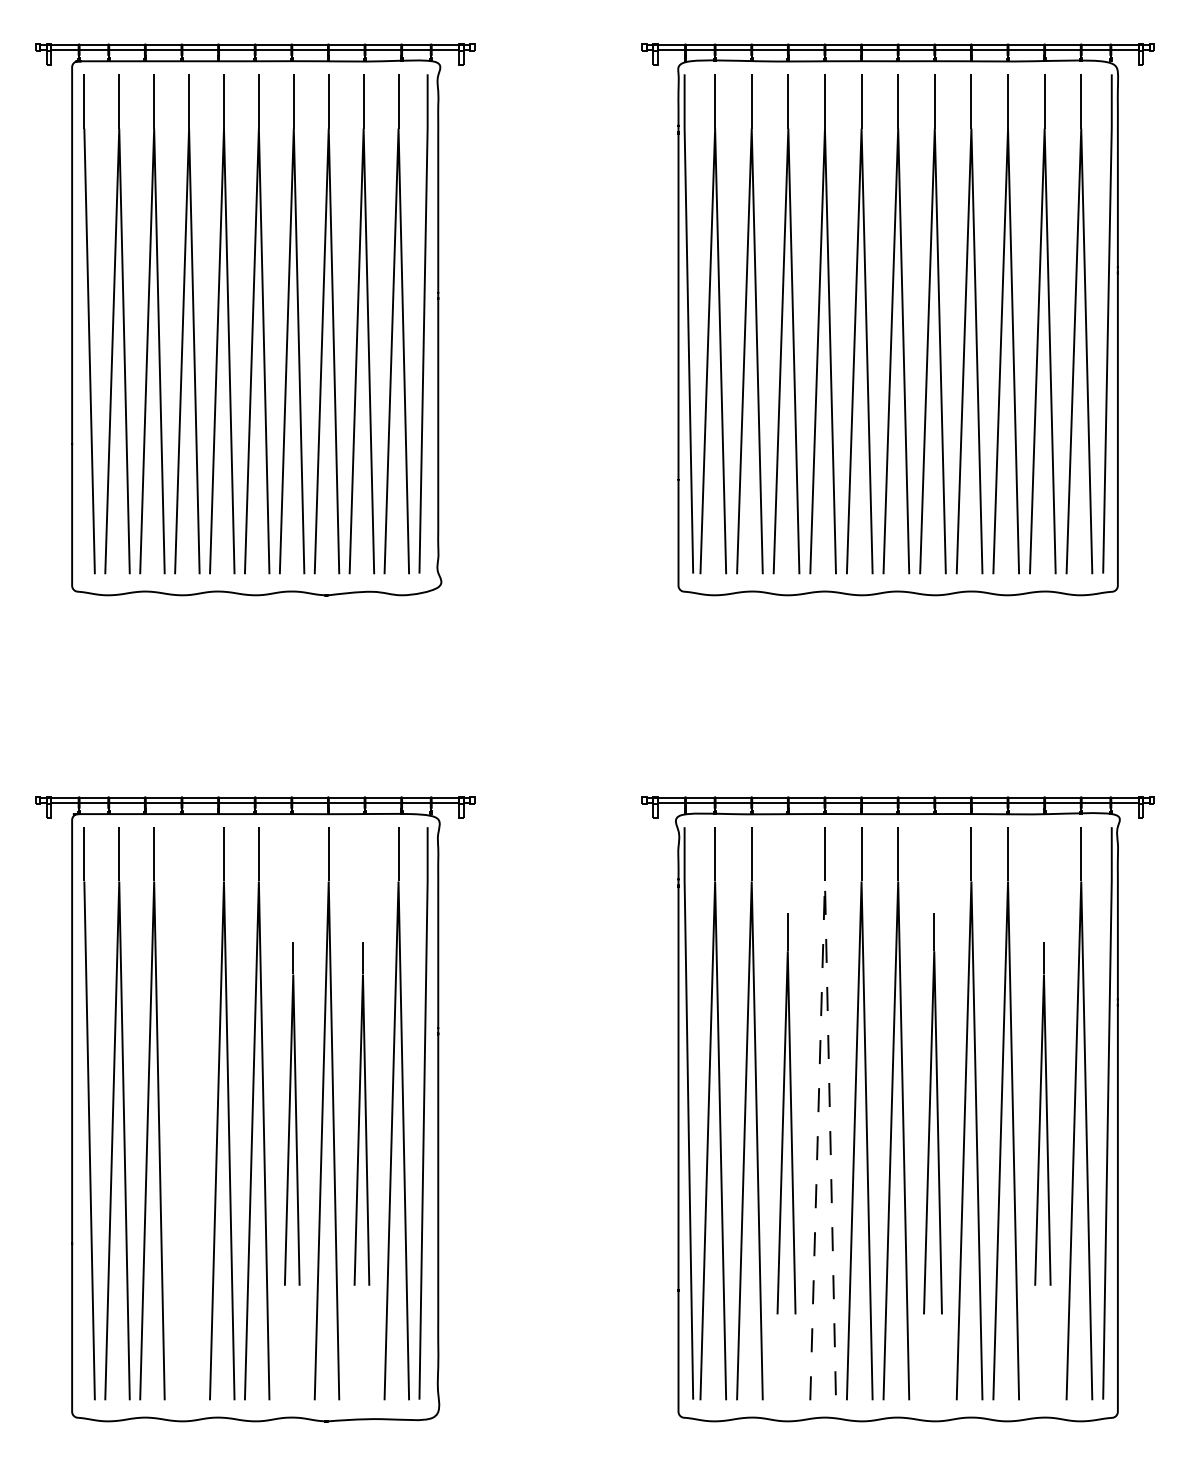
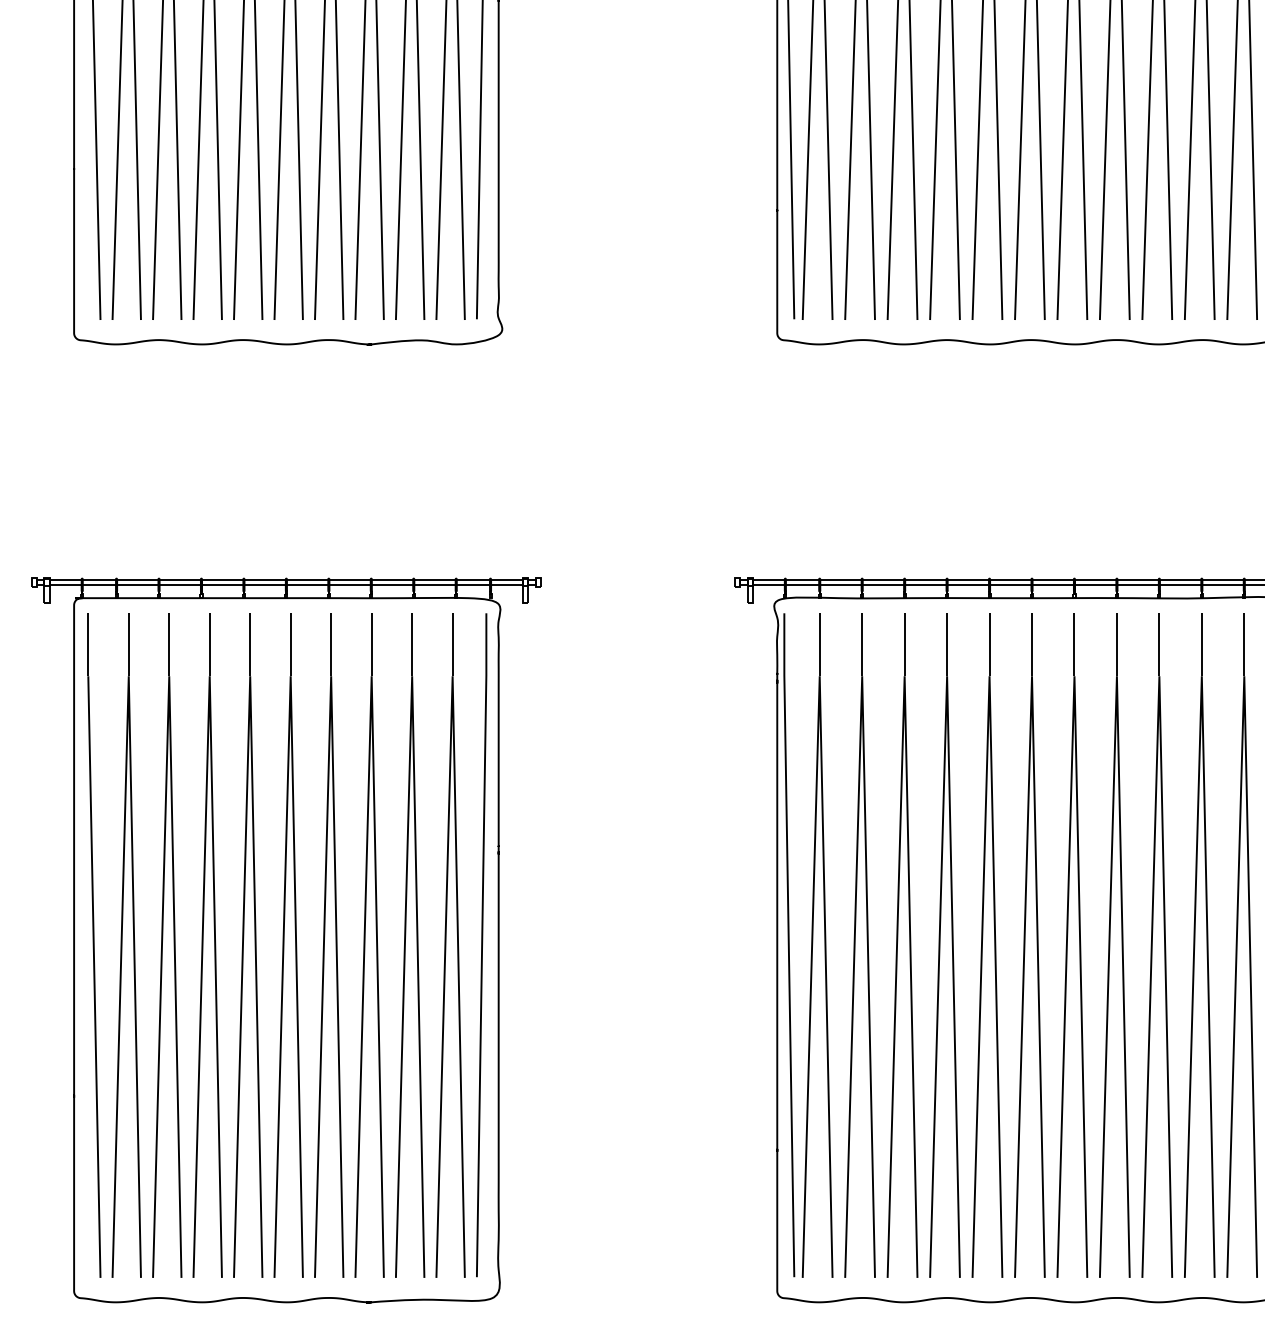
line: (824, 881) -> (946, 676), dashed -> solid
part: (187, 1113) -> (207, 945), added
part: (292, 1113) -> (329, 945), size x1.67
part: (361, 1113) -> (409, 945), size x1.67
part: (786, 1113) -> (902, 945), size x1.43
part: (932, 1113) -> (1071, 945), size x1.43
part: (1042, 1113) -> (1199, 945), size x1.67

